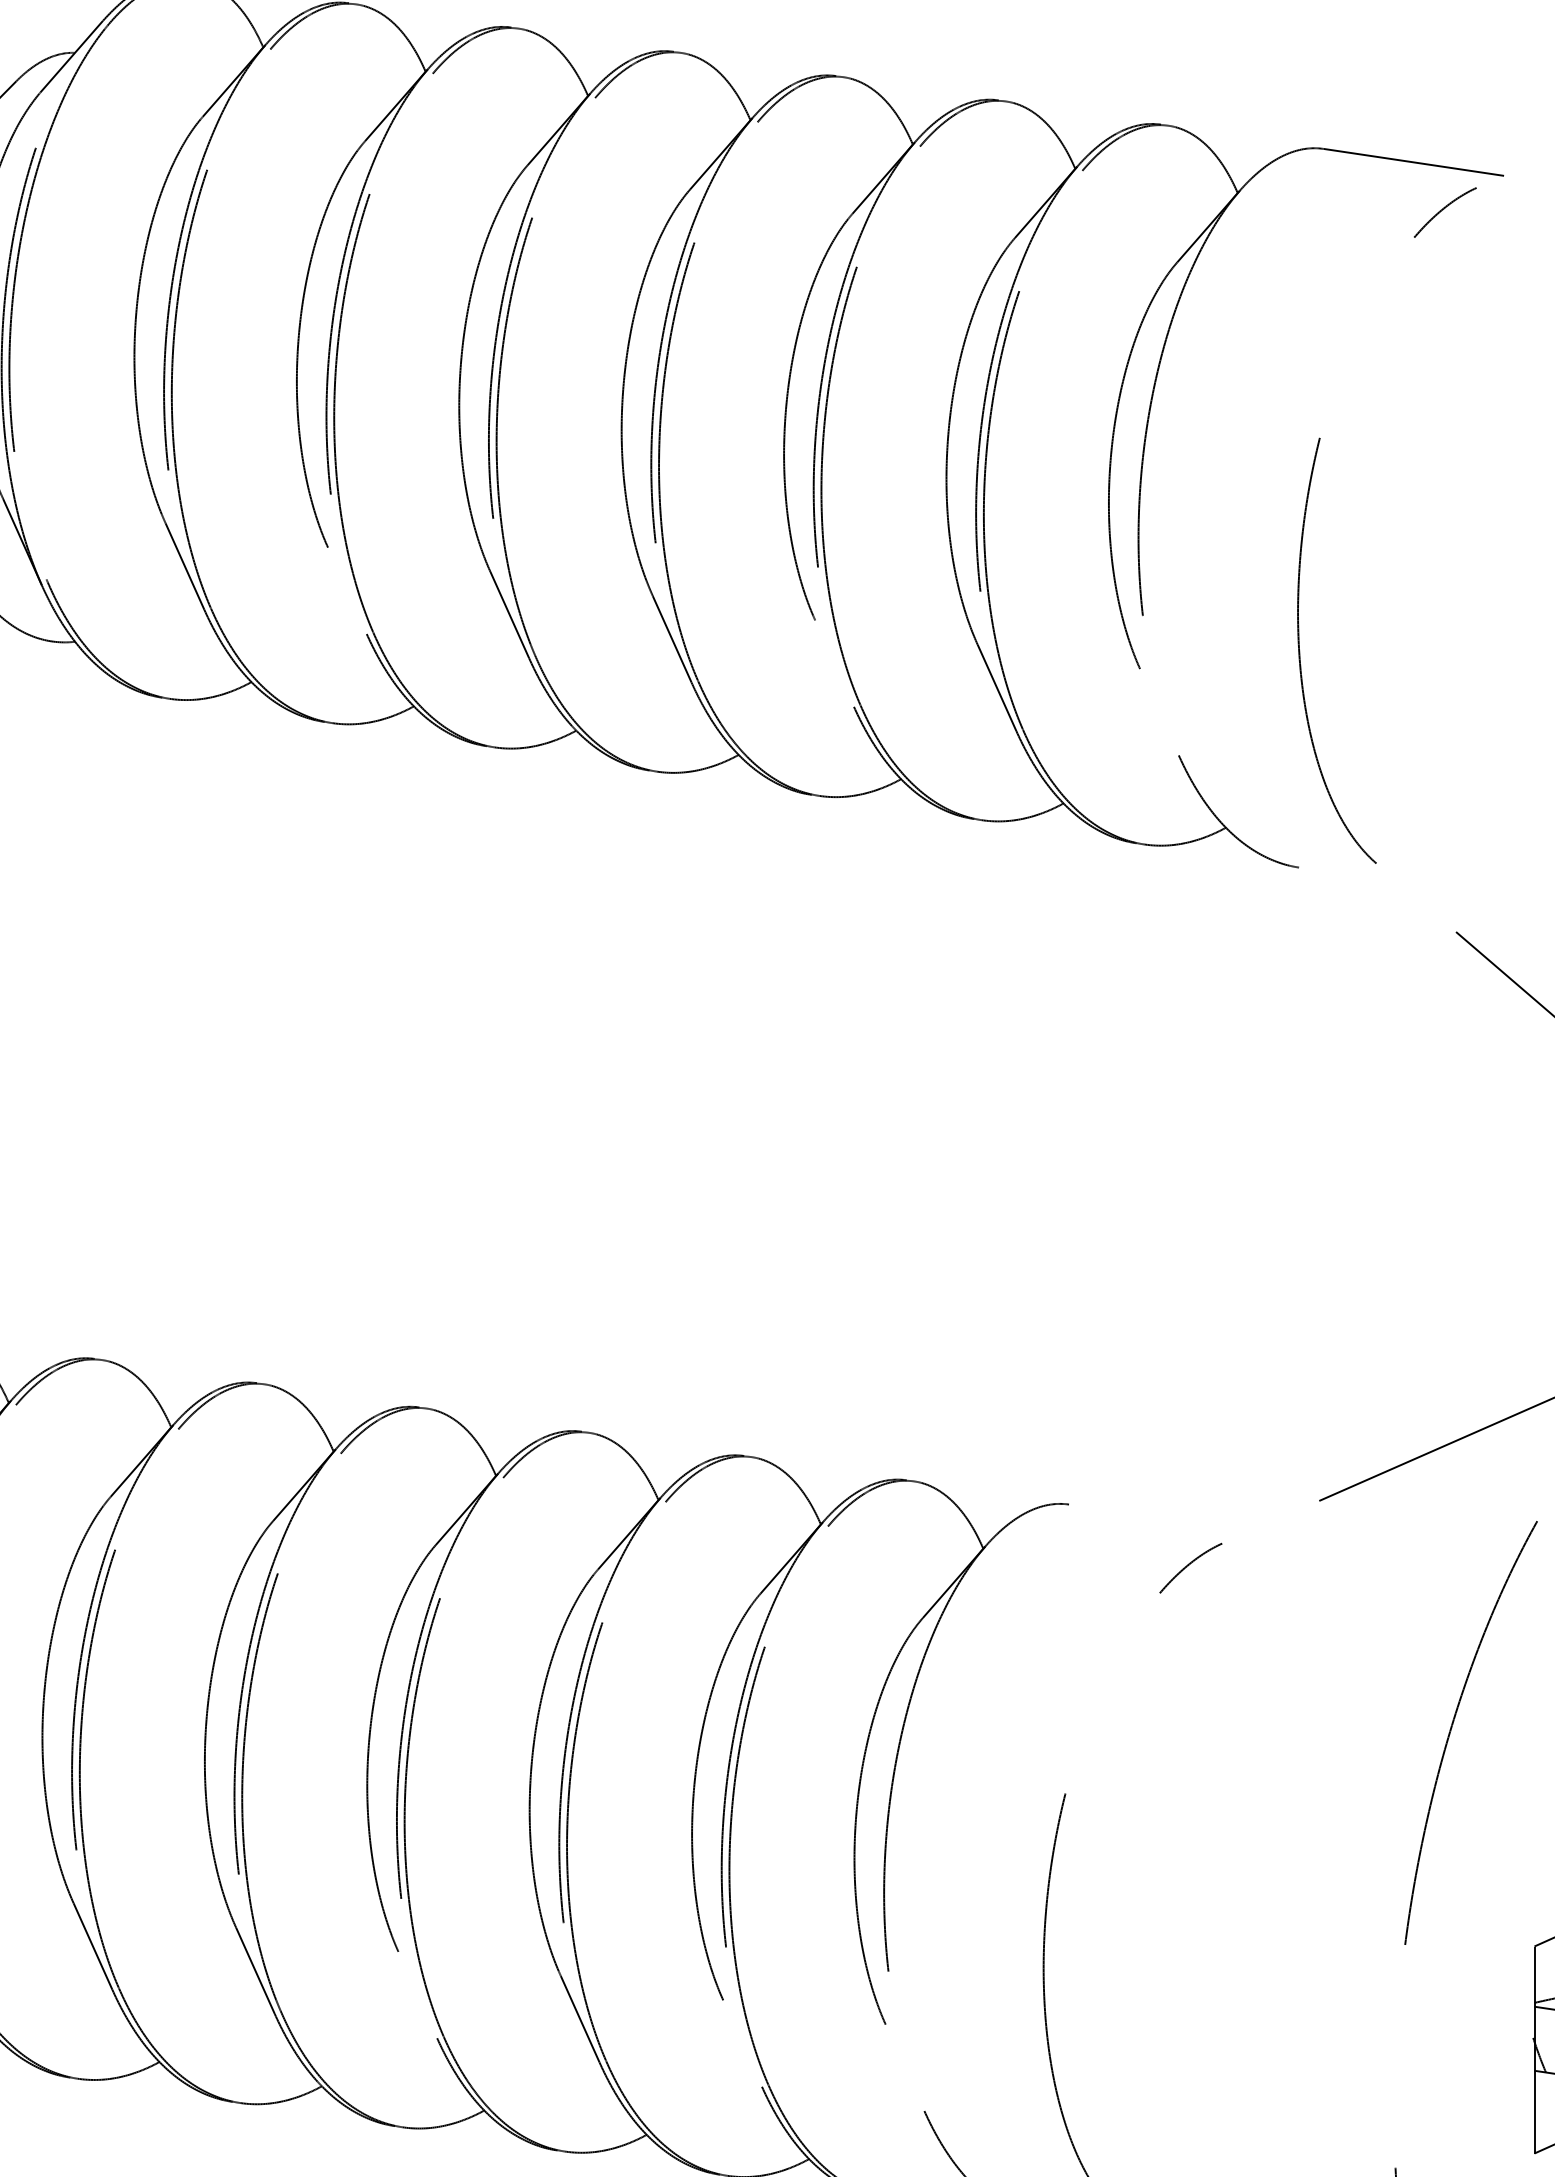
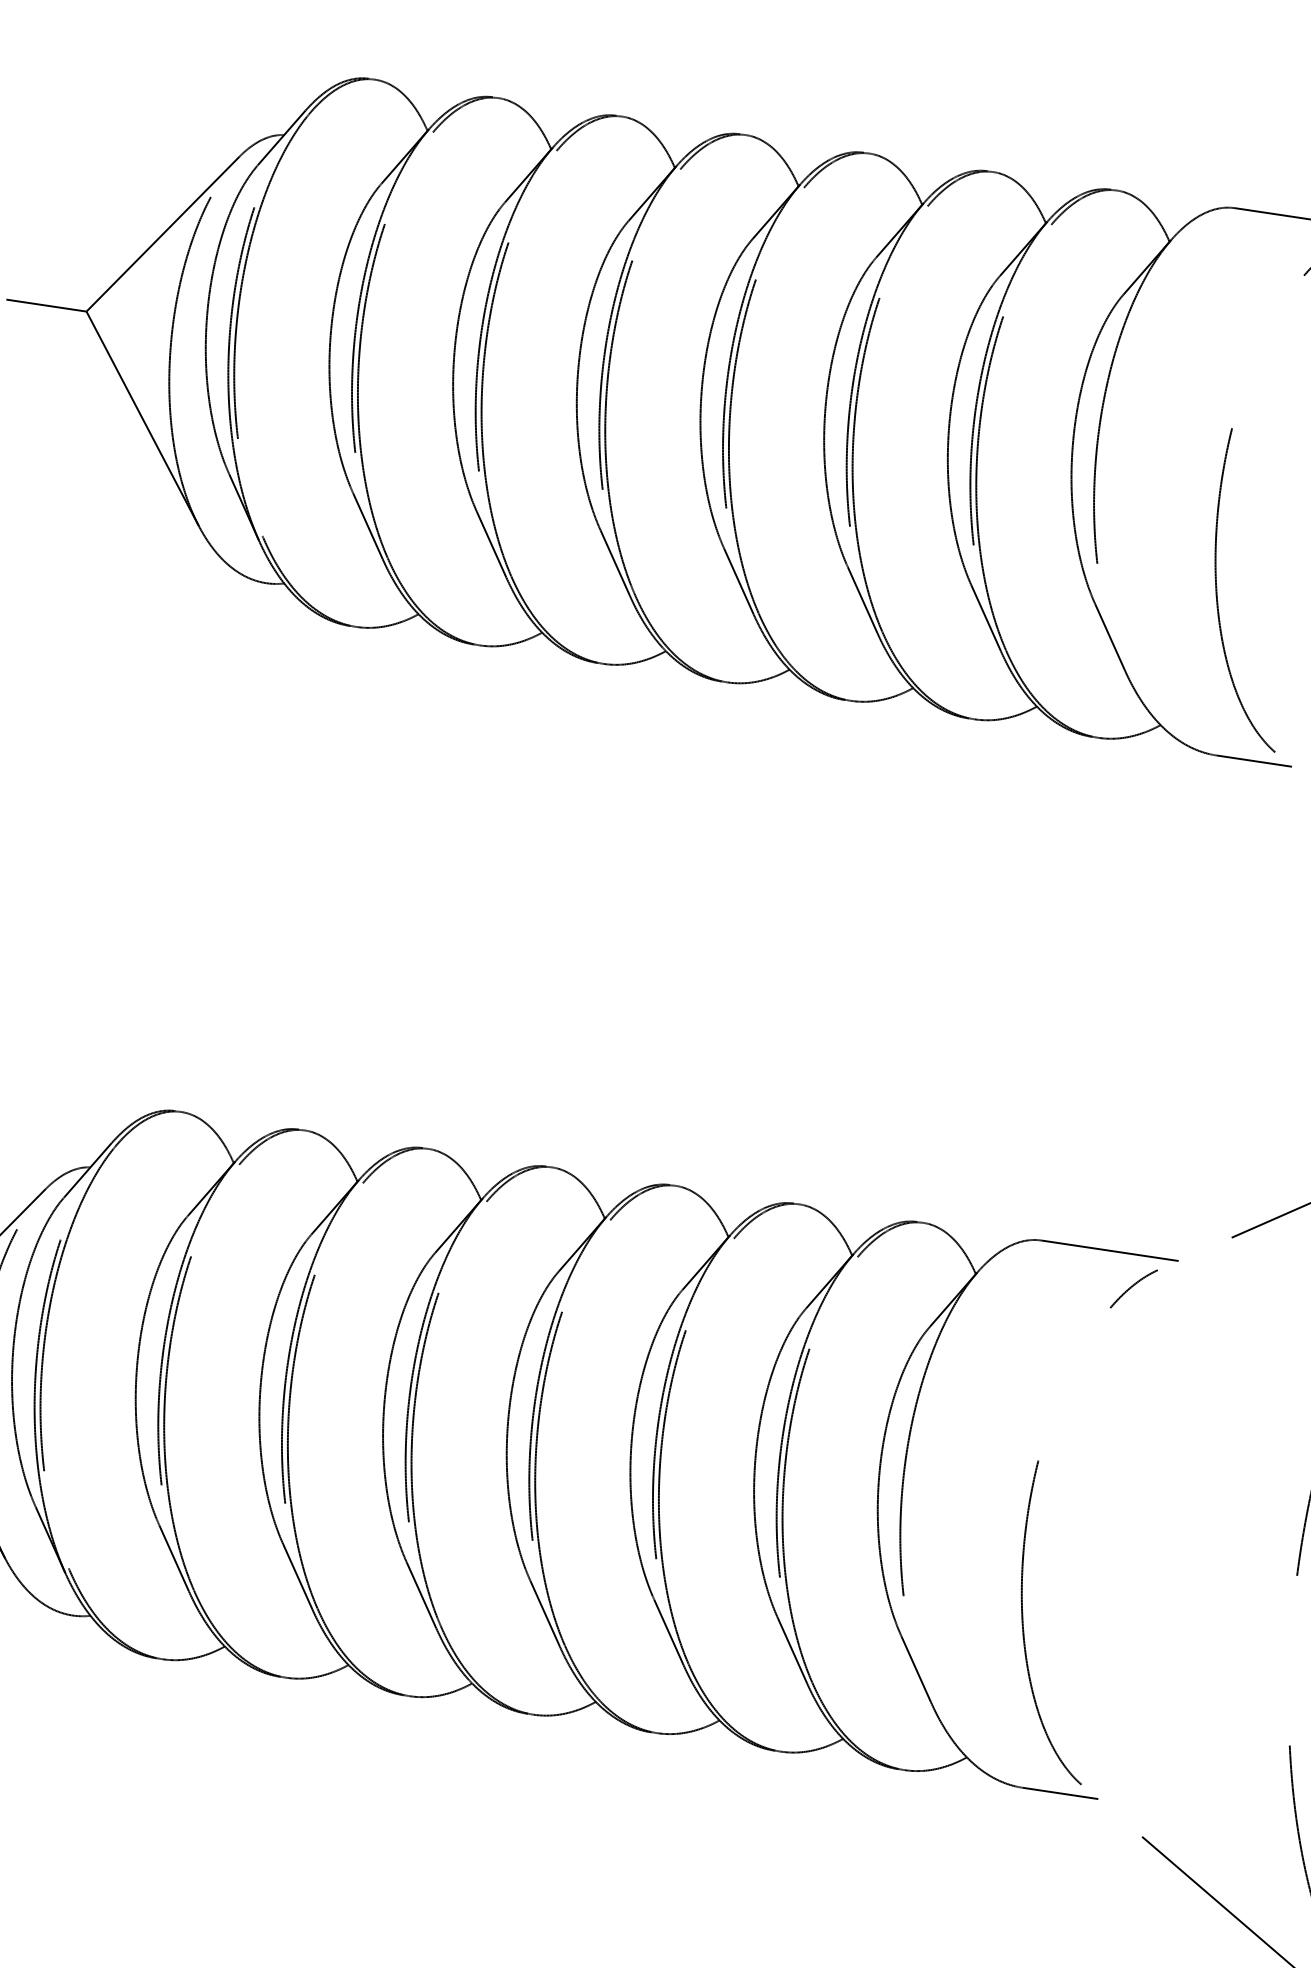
line: (347, 590) -> (491, 544), added
line: (834, 664) -> (862, 600), added
line: (1158, 712) -> (1109, 637), added
line: (1349, 874) -> (1254, 760), added
line: (1158, 1517) -> (1109, 1250), added
line: (416, 1994) -> (544, 1613), added
line: (742, 2042) -> (792, 1650), added
line: (905, 2067) -> (916, 1669), added

